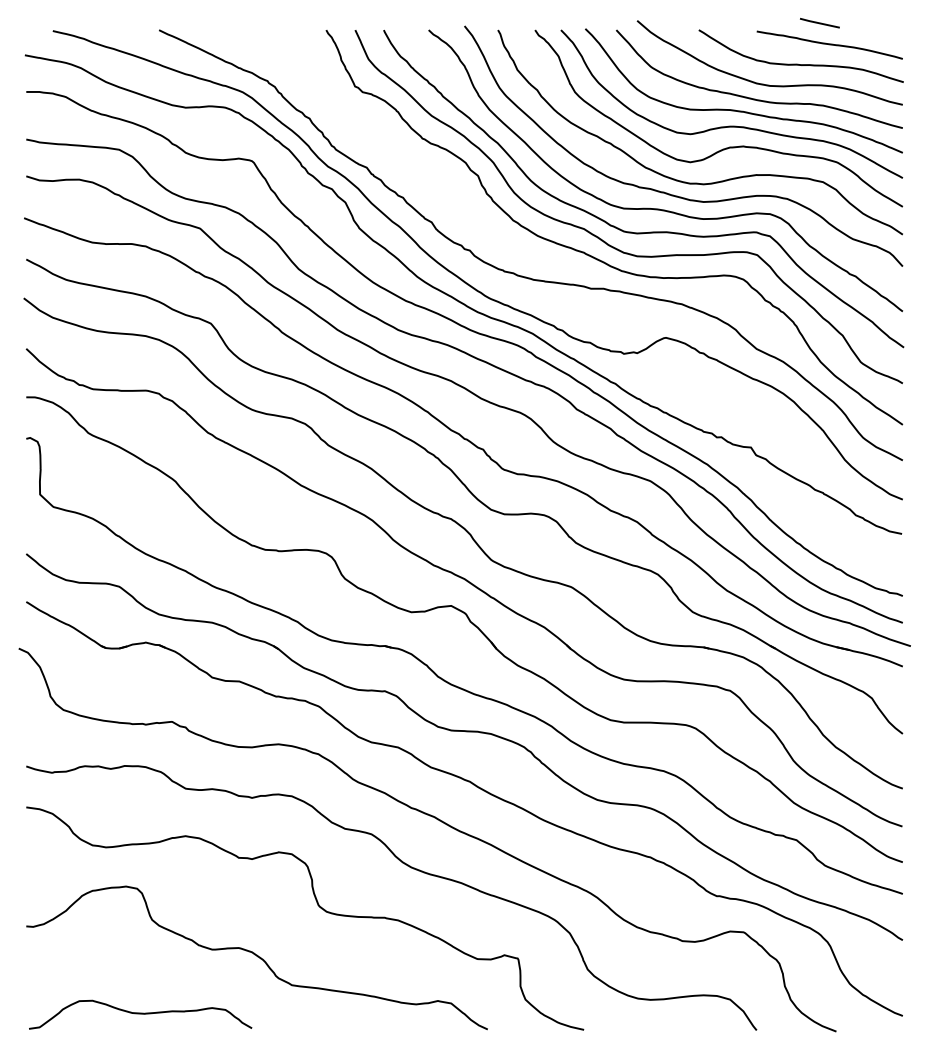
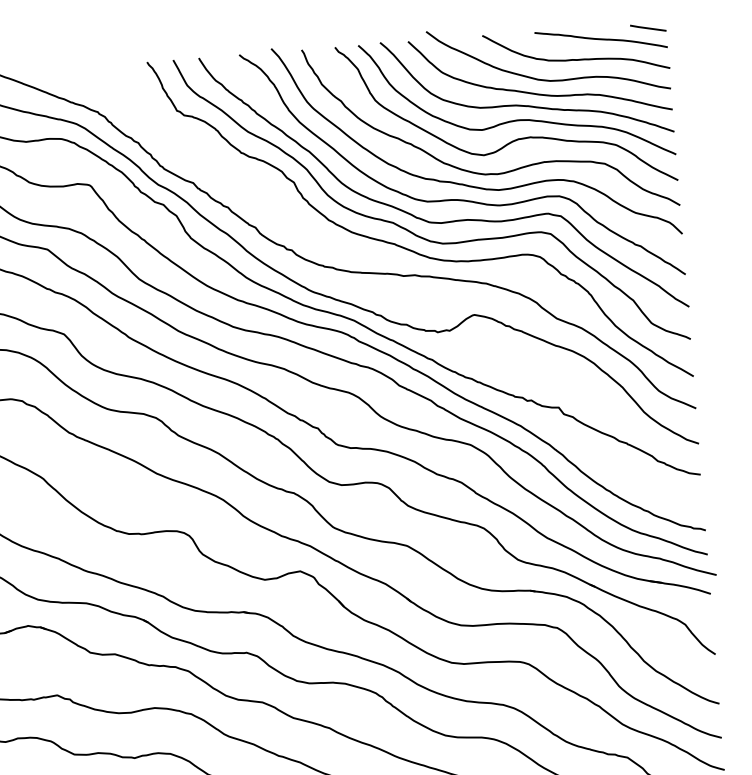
line: (819, 23) -> (647, 28), moved

